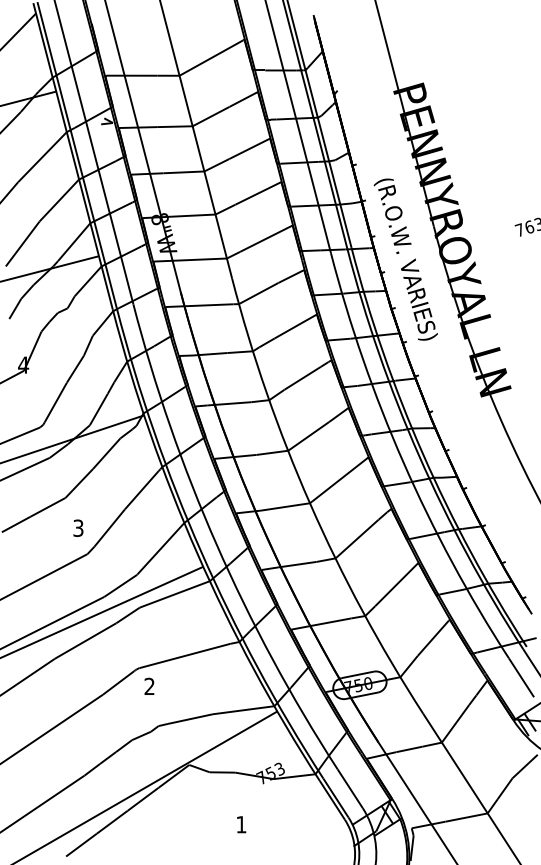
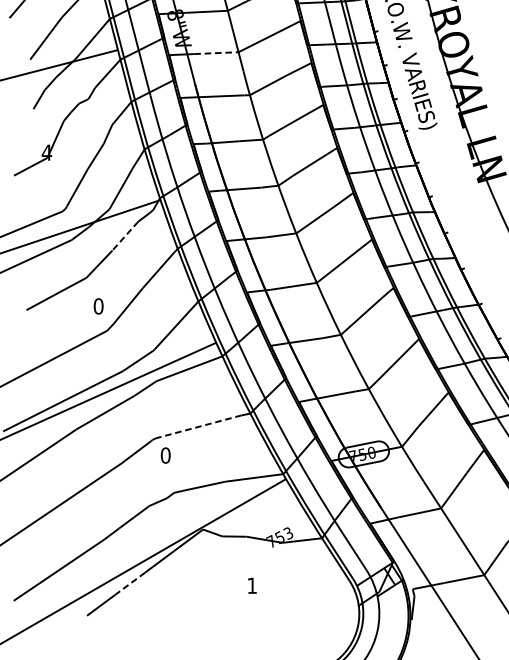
line: (203, 259) -> (216, 53), solid -> dashed
line: (106, 453) -> (125, 235), solid -> dashed
text: (78, 527) -> (98, 305), 3 -> 0
line: (184, 656) -> (198, 427), solid -> dashed
text: (149, 686) -> (165, 455), 2 -> 0
line: (111, 822) -> (129, 583), solid -> dashed

